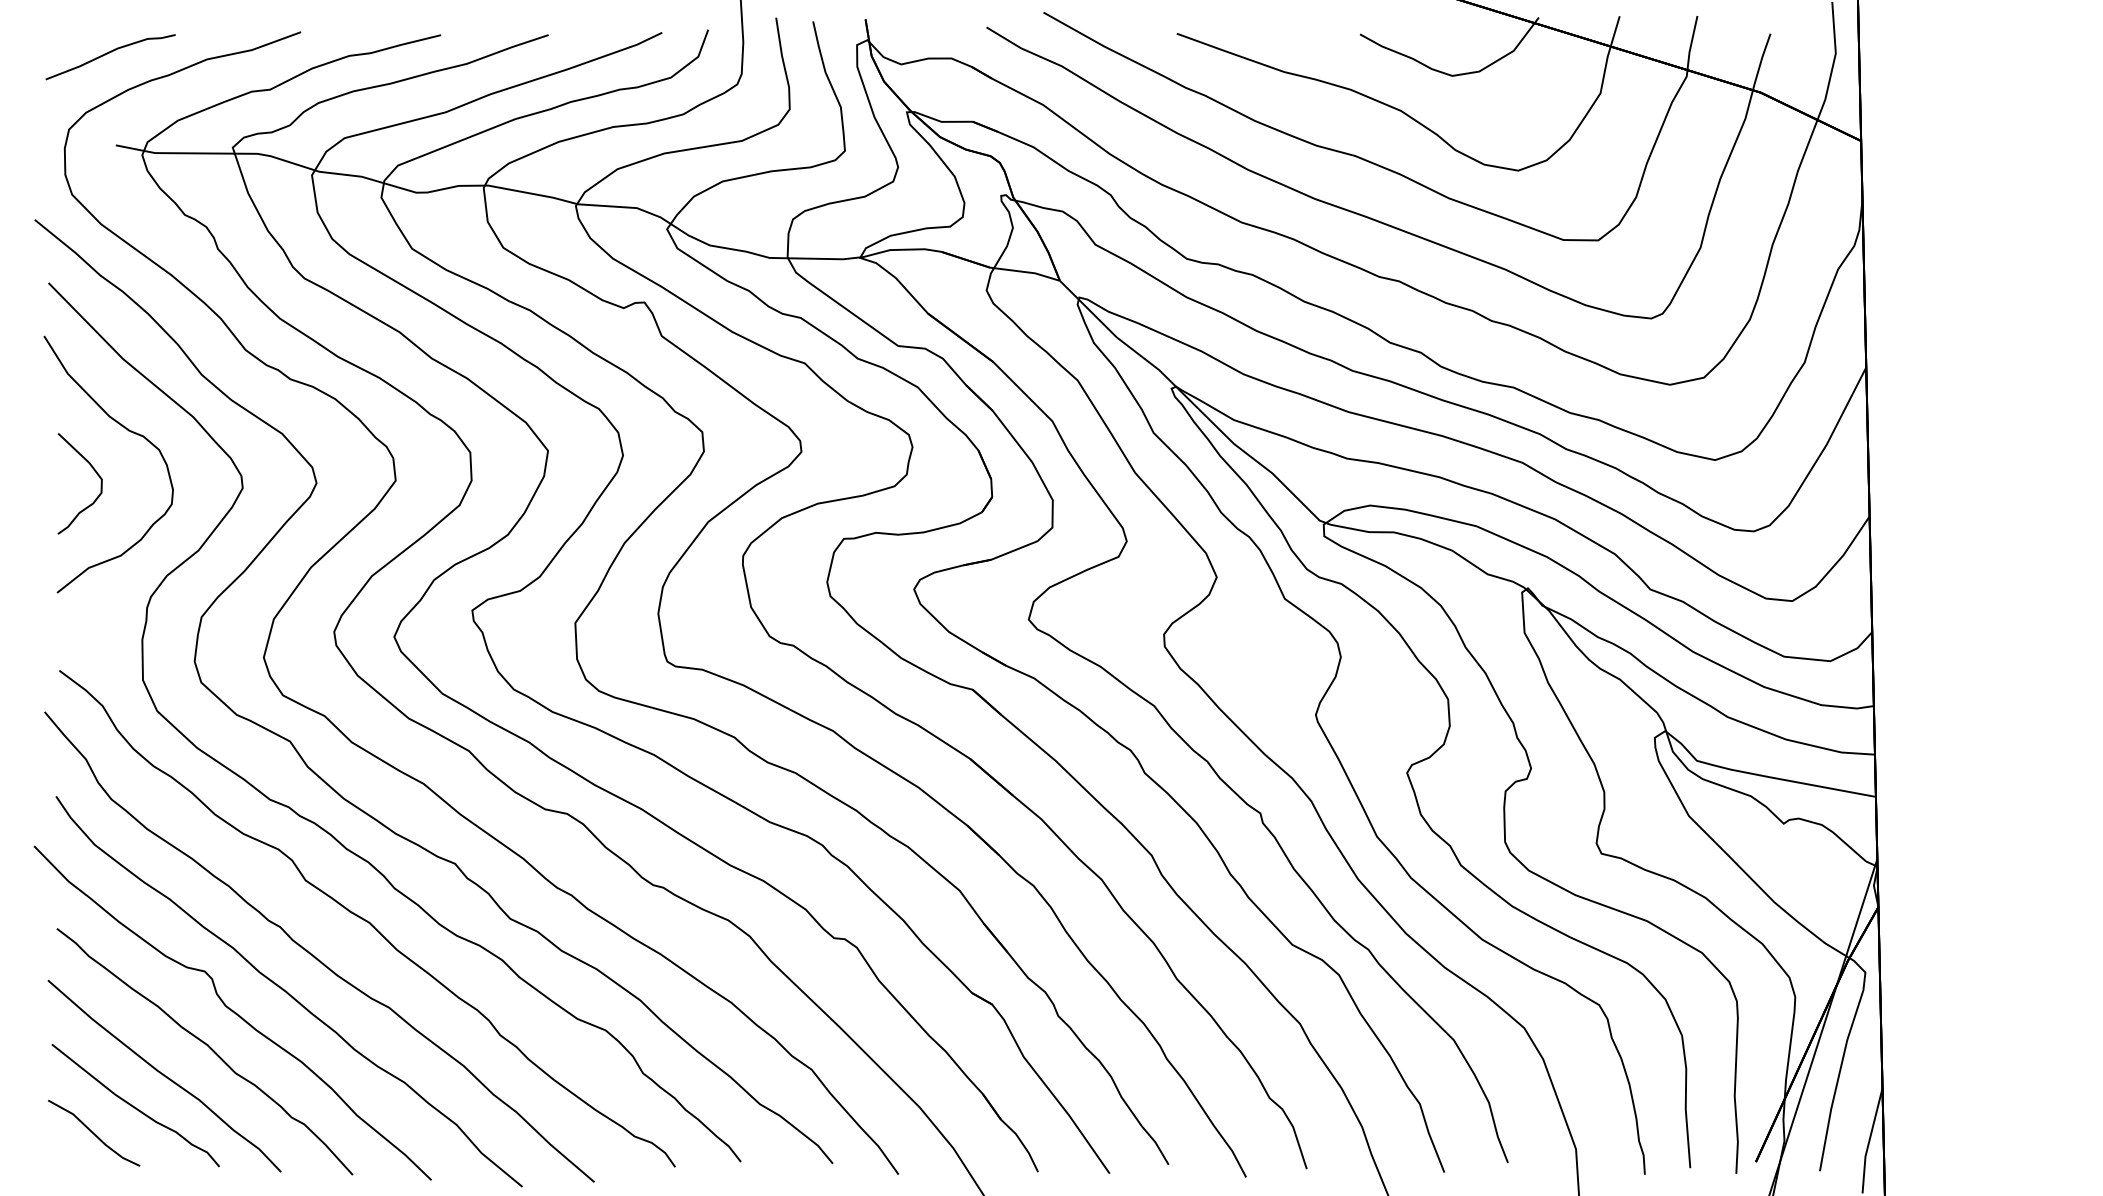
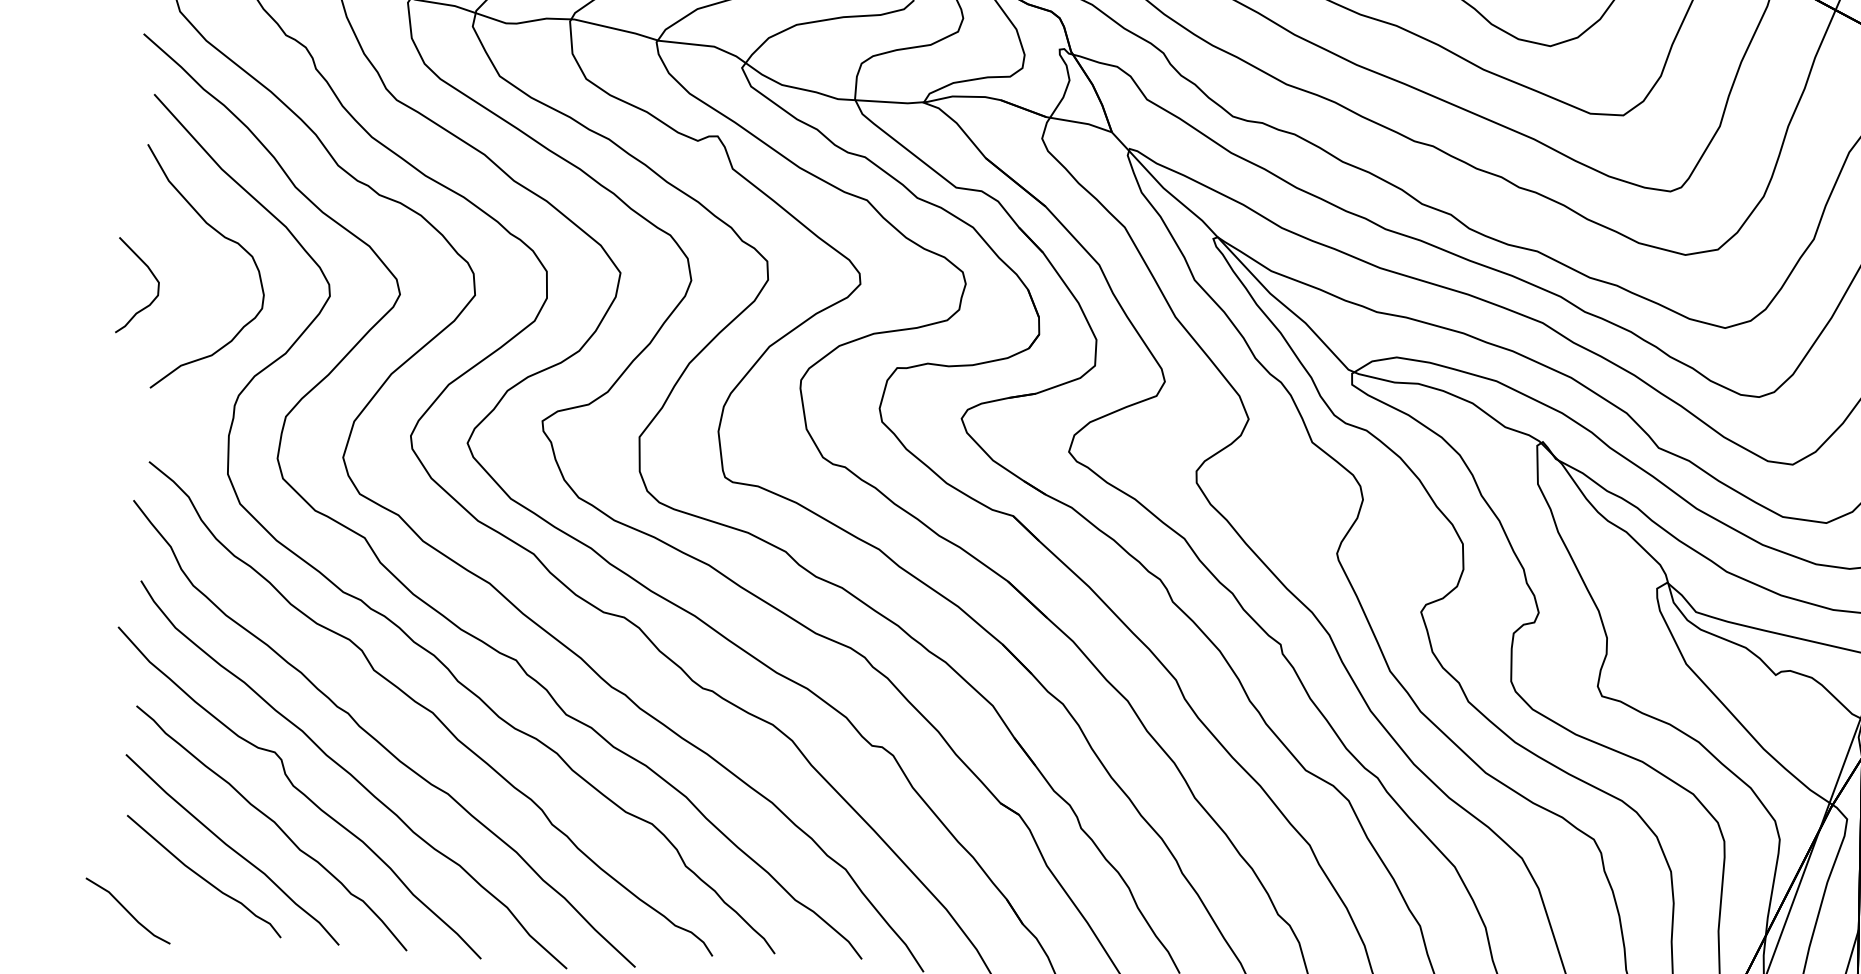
curve: (93, 470) -> (151, 273), moved
line: (93, 1132) -> (127, 910), moved

